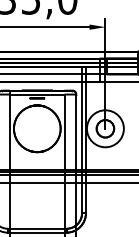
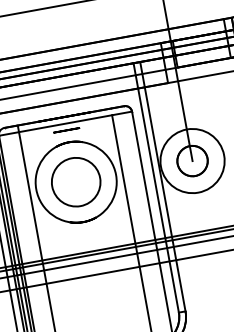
circle: (36, 128) -> (74, 181), size x0.6

